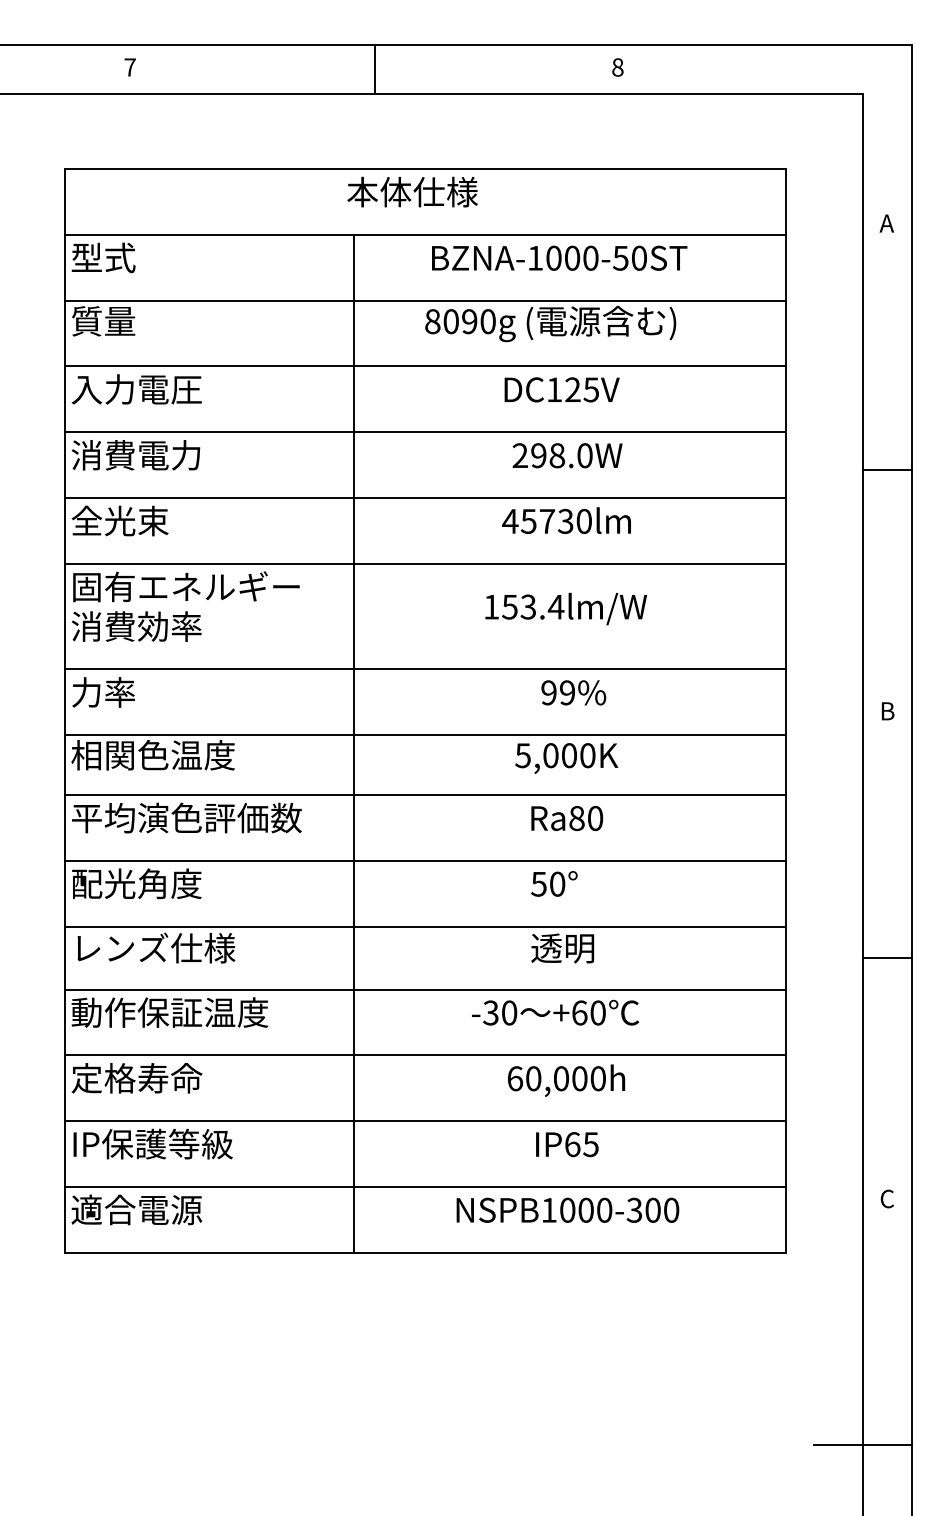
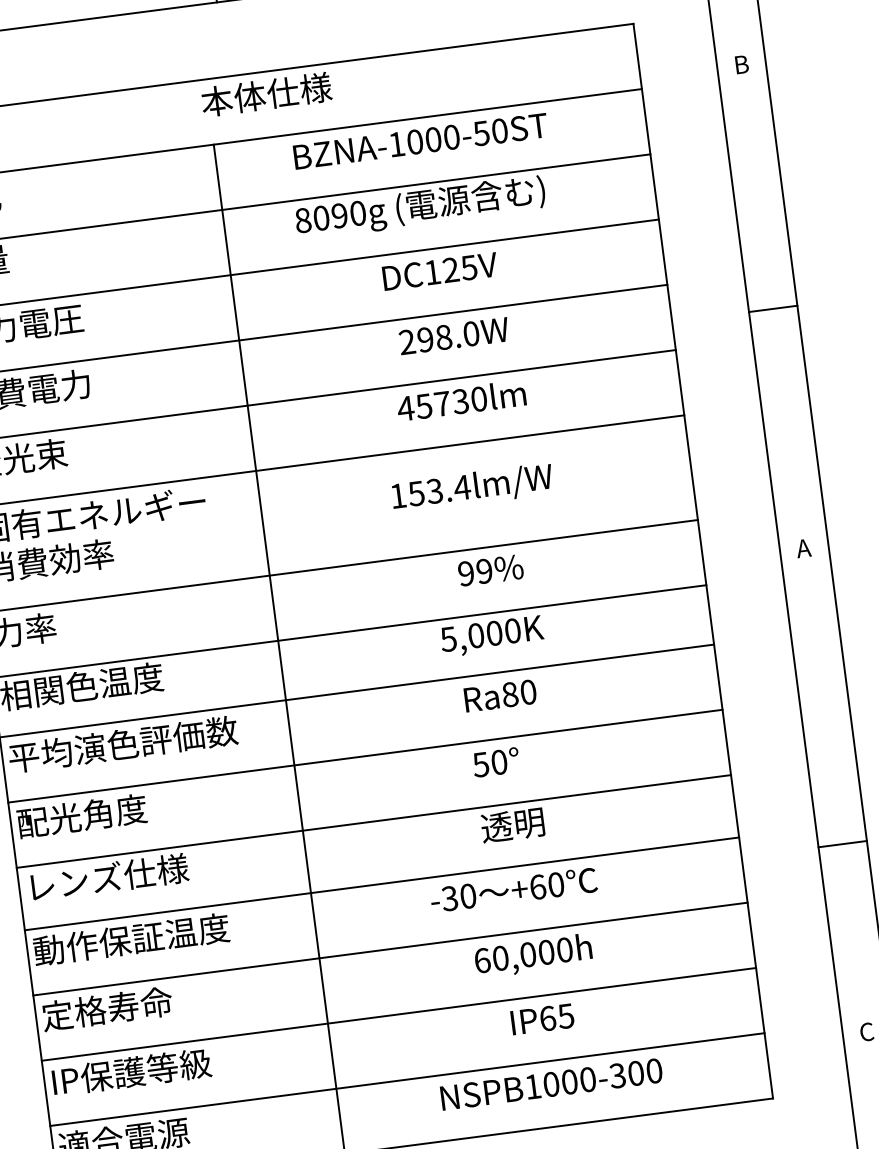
text: (886, 223) -> (740, 64), A -> B
text: (886, 711) -> (803, 548), B -> A
line: (887, 957) -> (842, 844), moved

